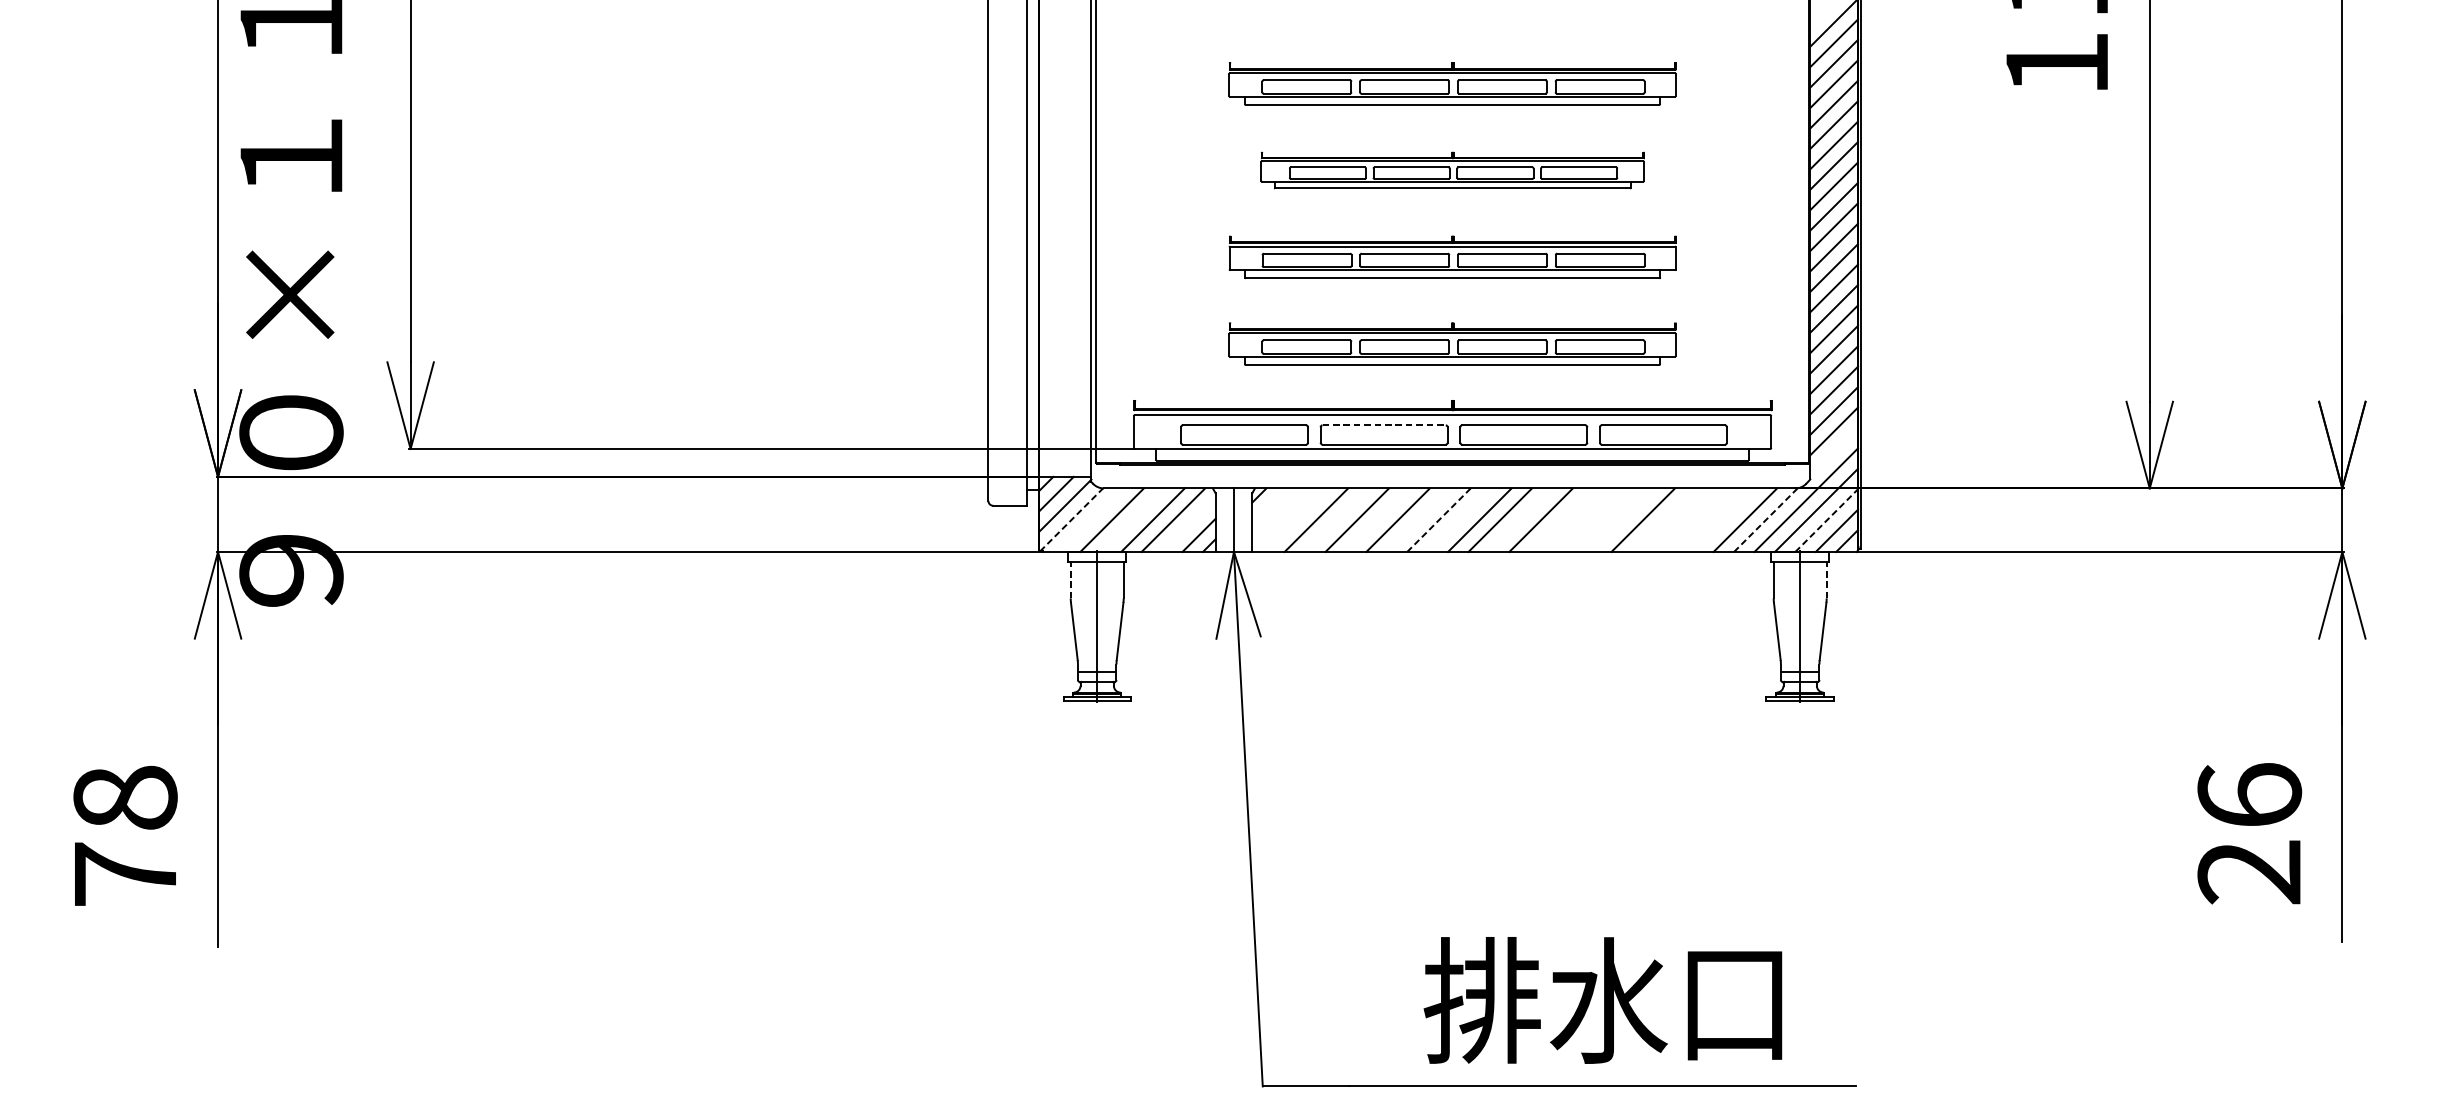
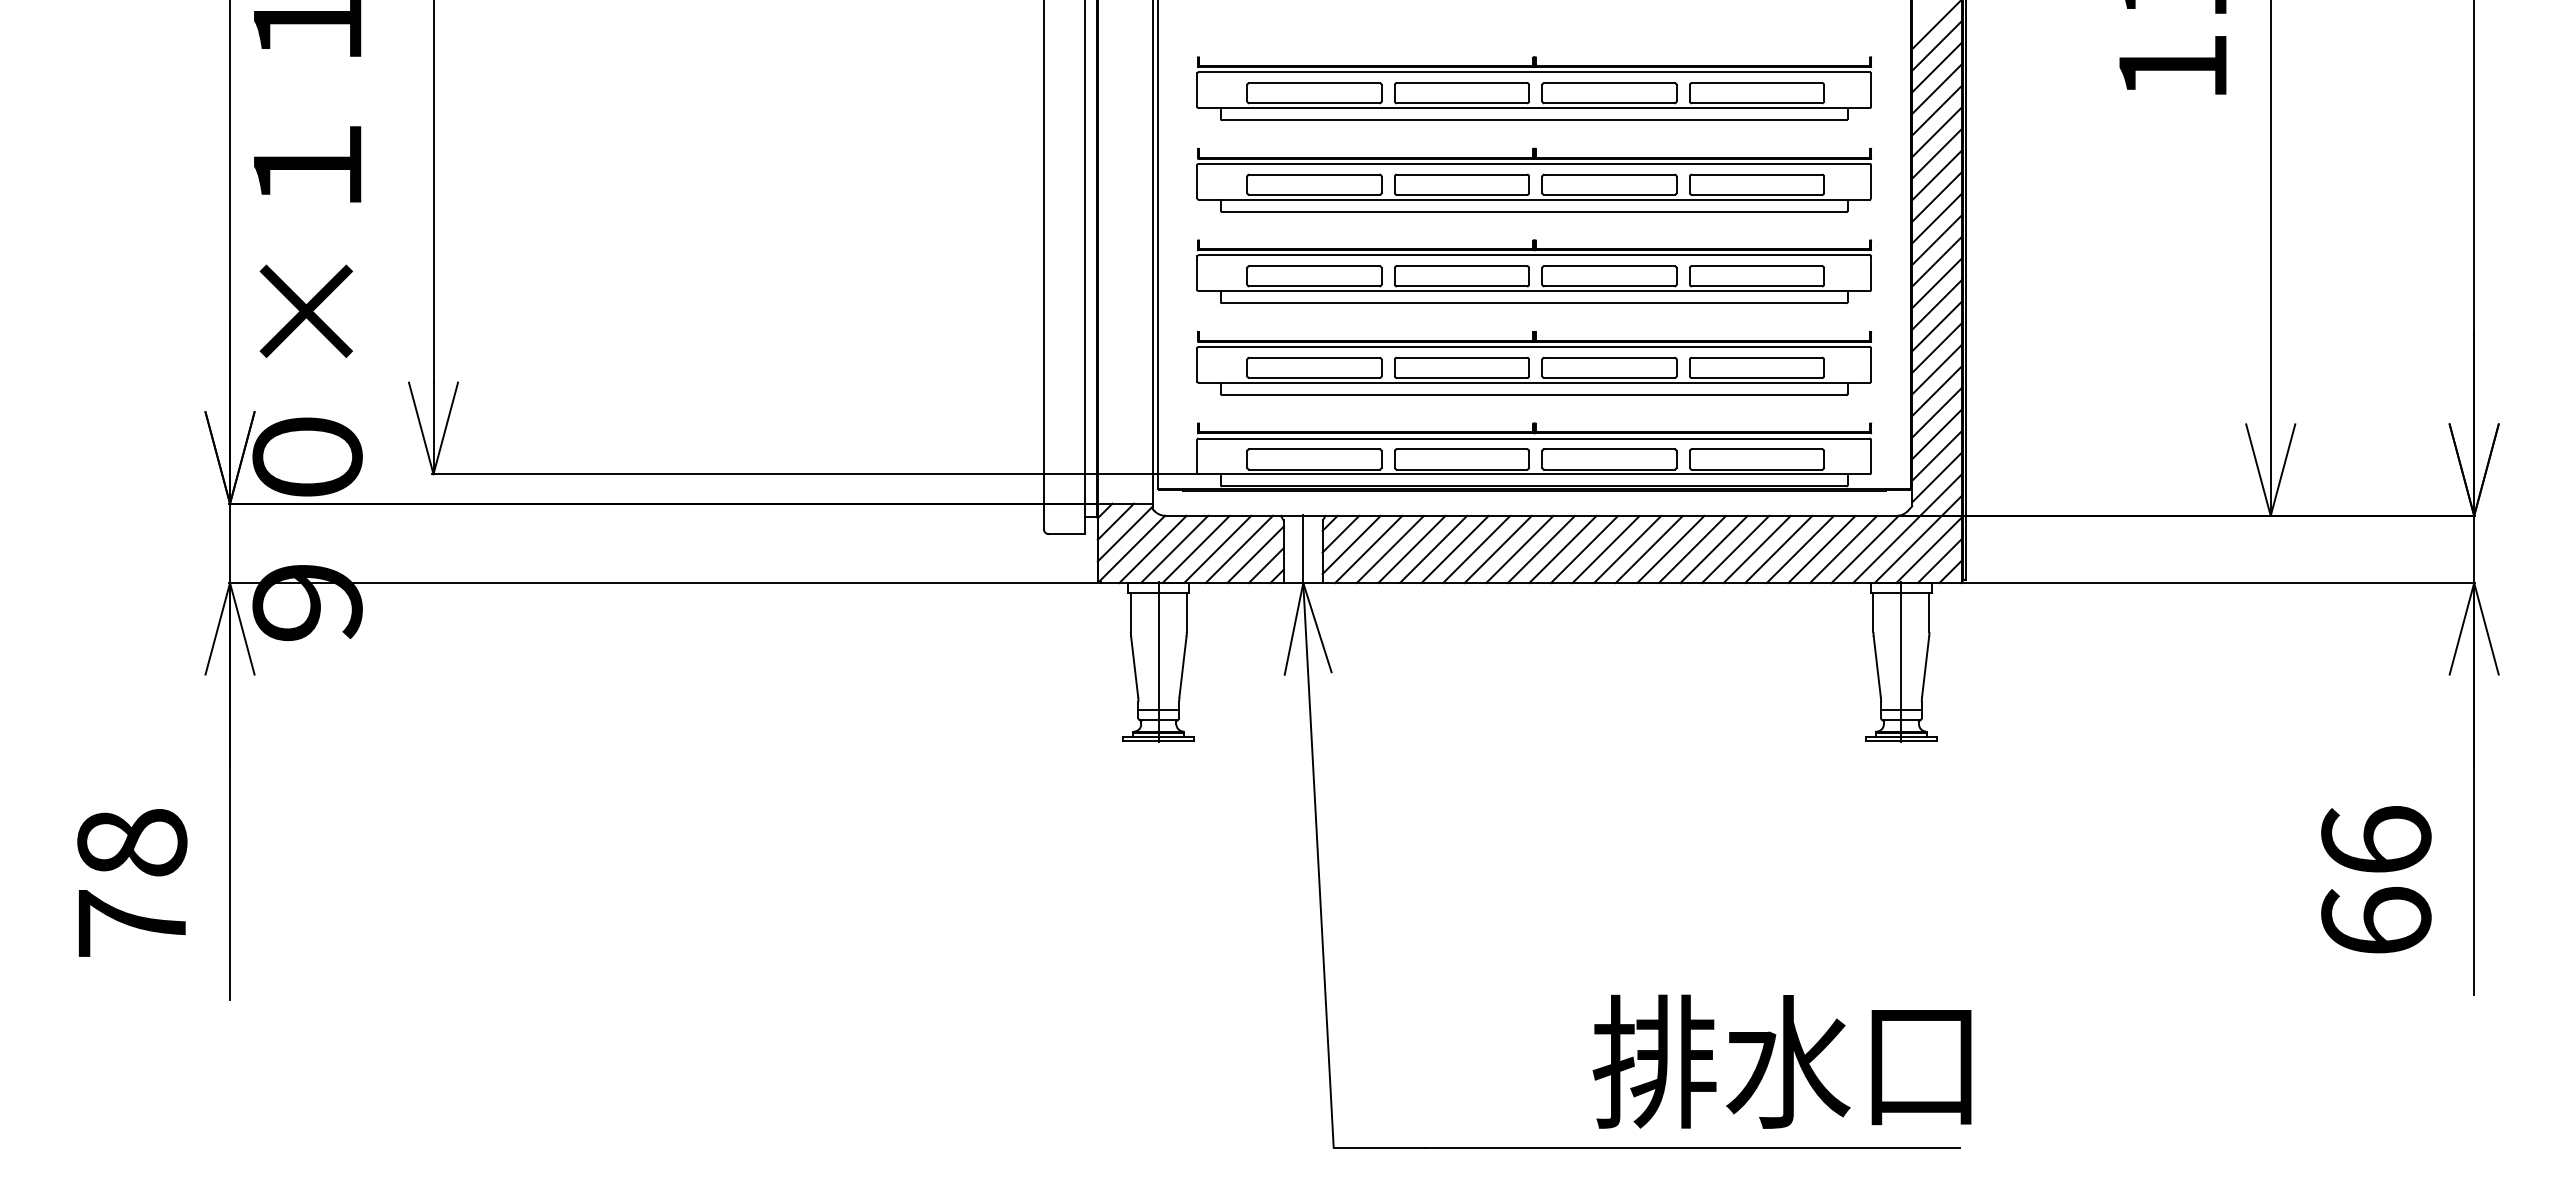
part: (1451, 83) -> (1533, 88), size x1.43
part: (1452, 170) -> (1534, 179), size x1.67
part: (1452, 257) -> (1534, 271), size x1.43
part: (1451, 344) -> (1533, 363), size x1.43
line: (1384, 425) -> (1462, 449), dashed -> solid
line: (1834, 452) -> (1937, 477), added
line: (1269, 505) -> (1340, 533), added
line: (1279, 515) -> (1351, 544), added
line: (1072, 519) -> (1132, 548), dashed -> solid
line: (1091, 520) -> (1152, 549), added
line: (1131, 520) -> (1195, 549), added
line: (1295, 520) -> (1368, 549), added
line: (1336, 520) -> (1411, 549), added
line: (1377, 520) -> (1454, 549), added
line: (1417, 520) -> (1497, 549), added
line: (1439, 520) -> (1520, 549), dashed -> solid
line: (1459, 520) -> (1541, 549), added
line: (1520, 520) -> (1605, 549), added
line: (1560, 520) -> (1648, 549), added
line: (1581, 520) -> (1670, 549), added
line: (1602, 520) -> (1692, 549), added
line: (1622, 520) -> (1713, 549), added
line: (1662, 520) -> (1756, 549), added
line: (1683, 520) -> (1778, 549), added
line: (1703, 520) -> (1799, 549), added
line: (1724, 520) -> (1821, 549), added
line: (1766, 520) -> (1865, 549), dashed -> solid
line: (1826, 520) -> (1929, 549), dashed -> solid
line: (1188, 524) -> (1255, 554), added
line: (1070, 579) -> (1130, 612), dashed -> solid
line: (1826, 579) -> (1929, 612), dashed -> solid
text: (2249, 871) -> (2376, 920), 26 -> 66
text: (1602, 1000) -> (1781, 1061), moved

